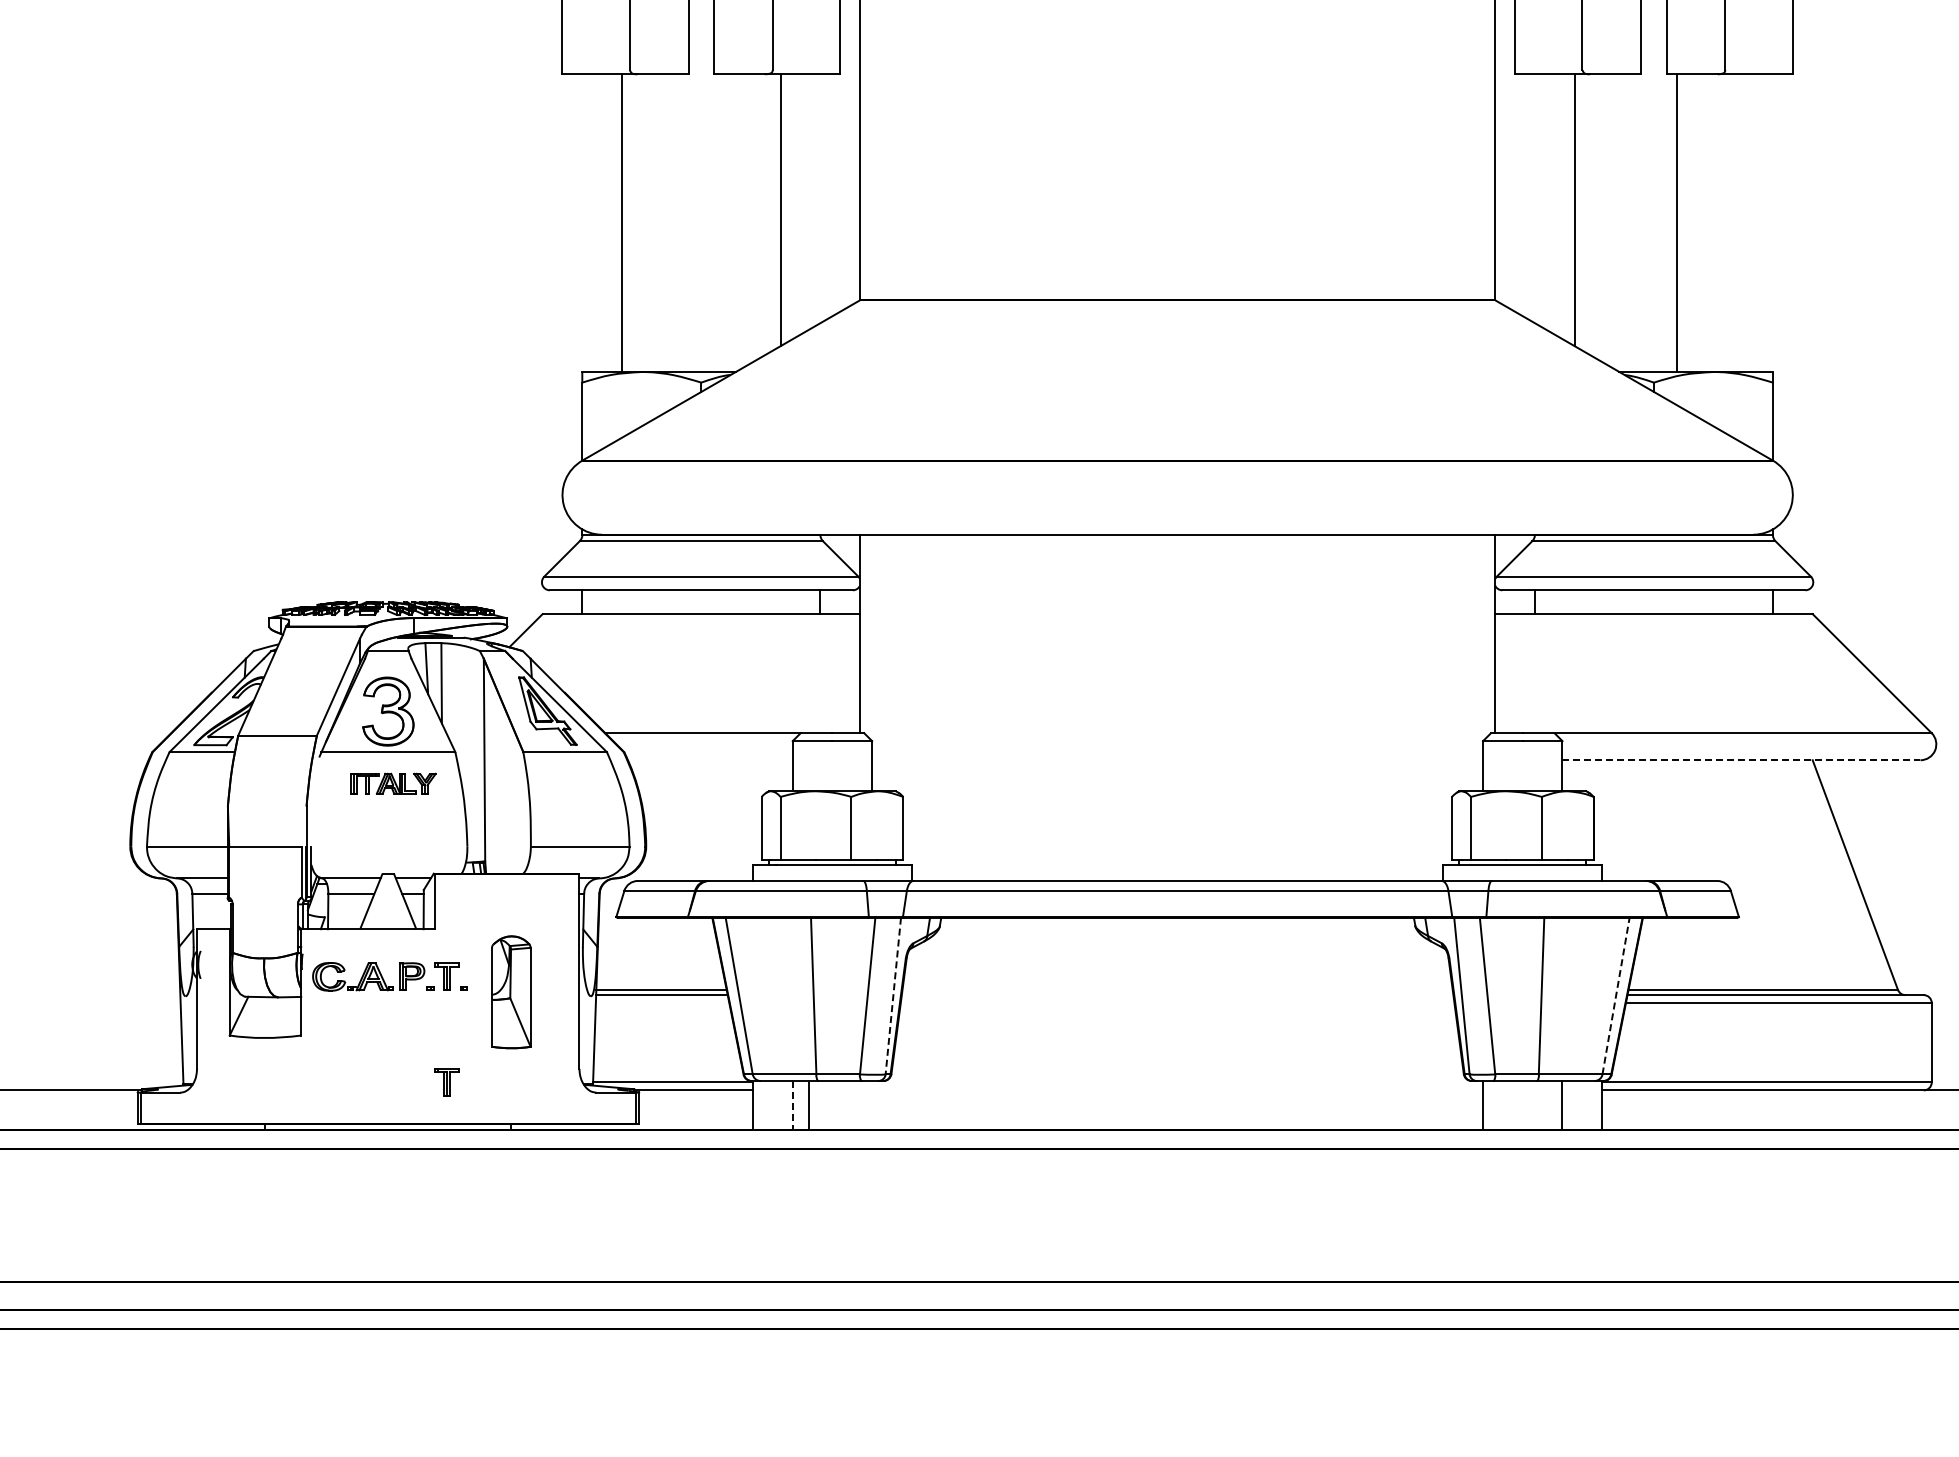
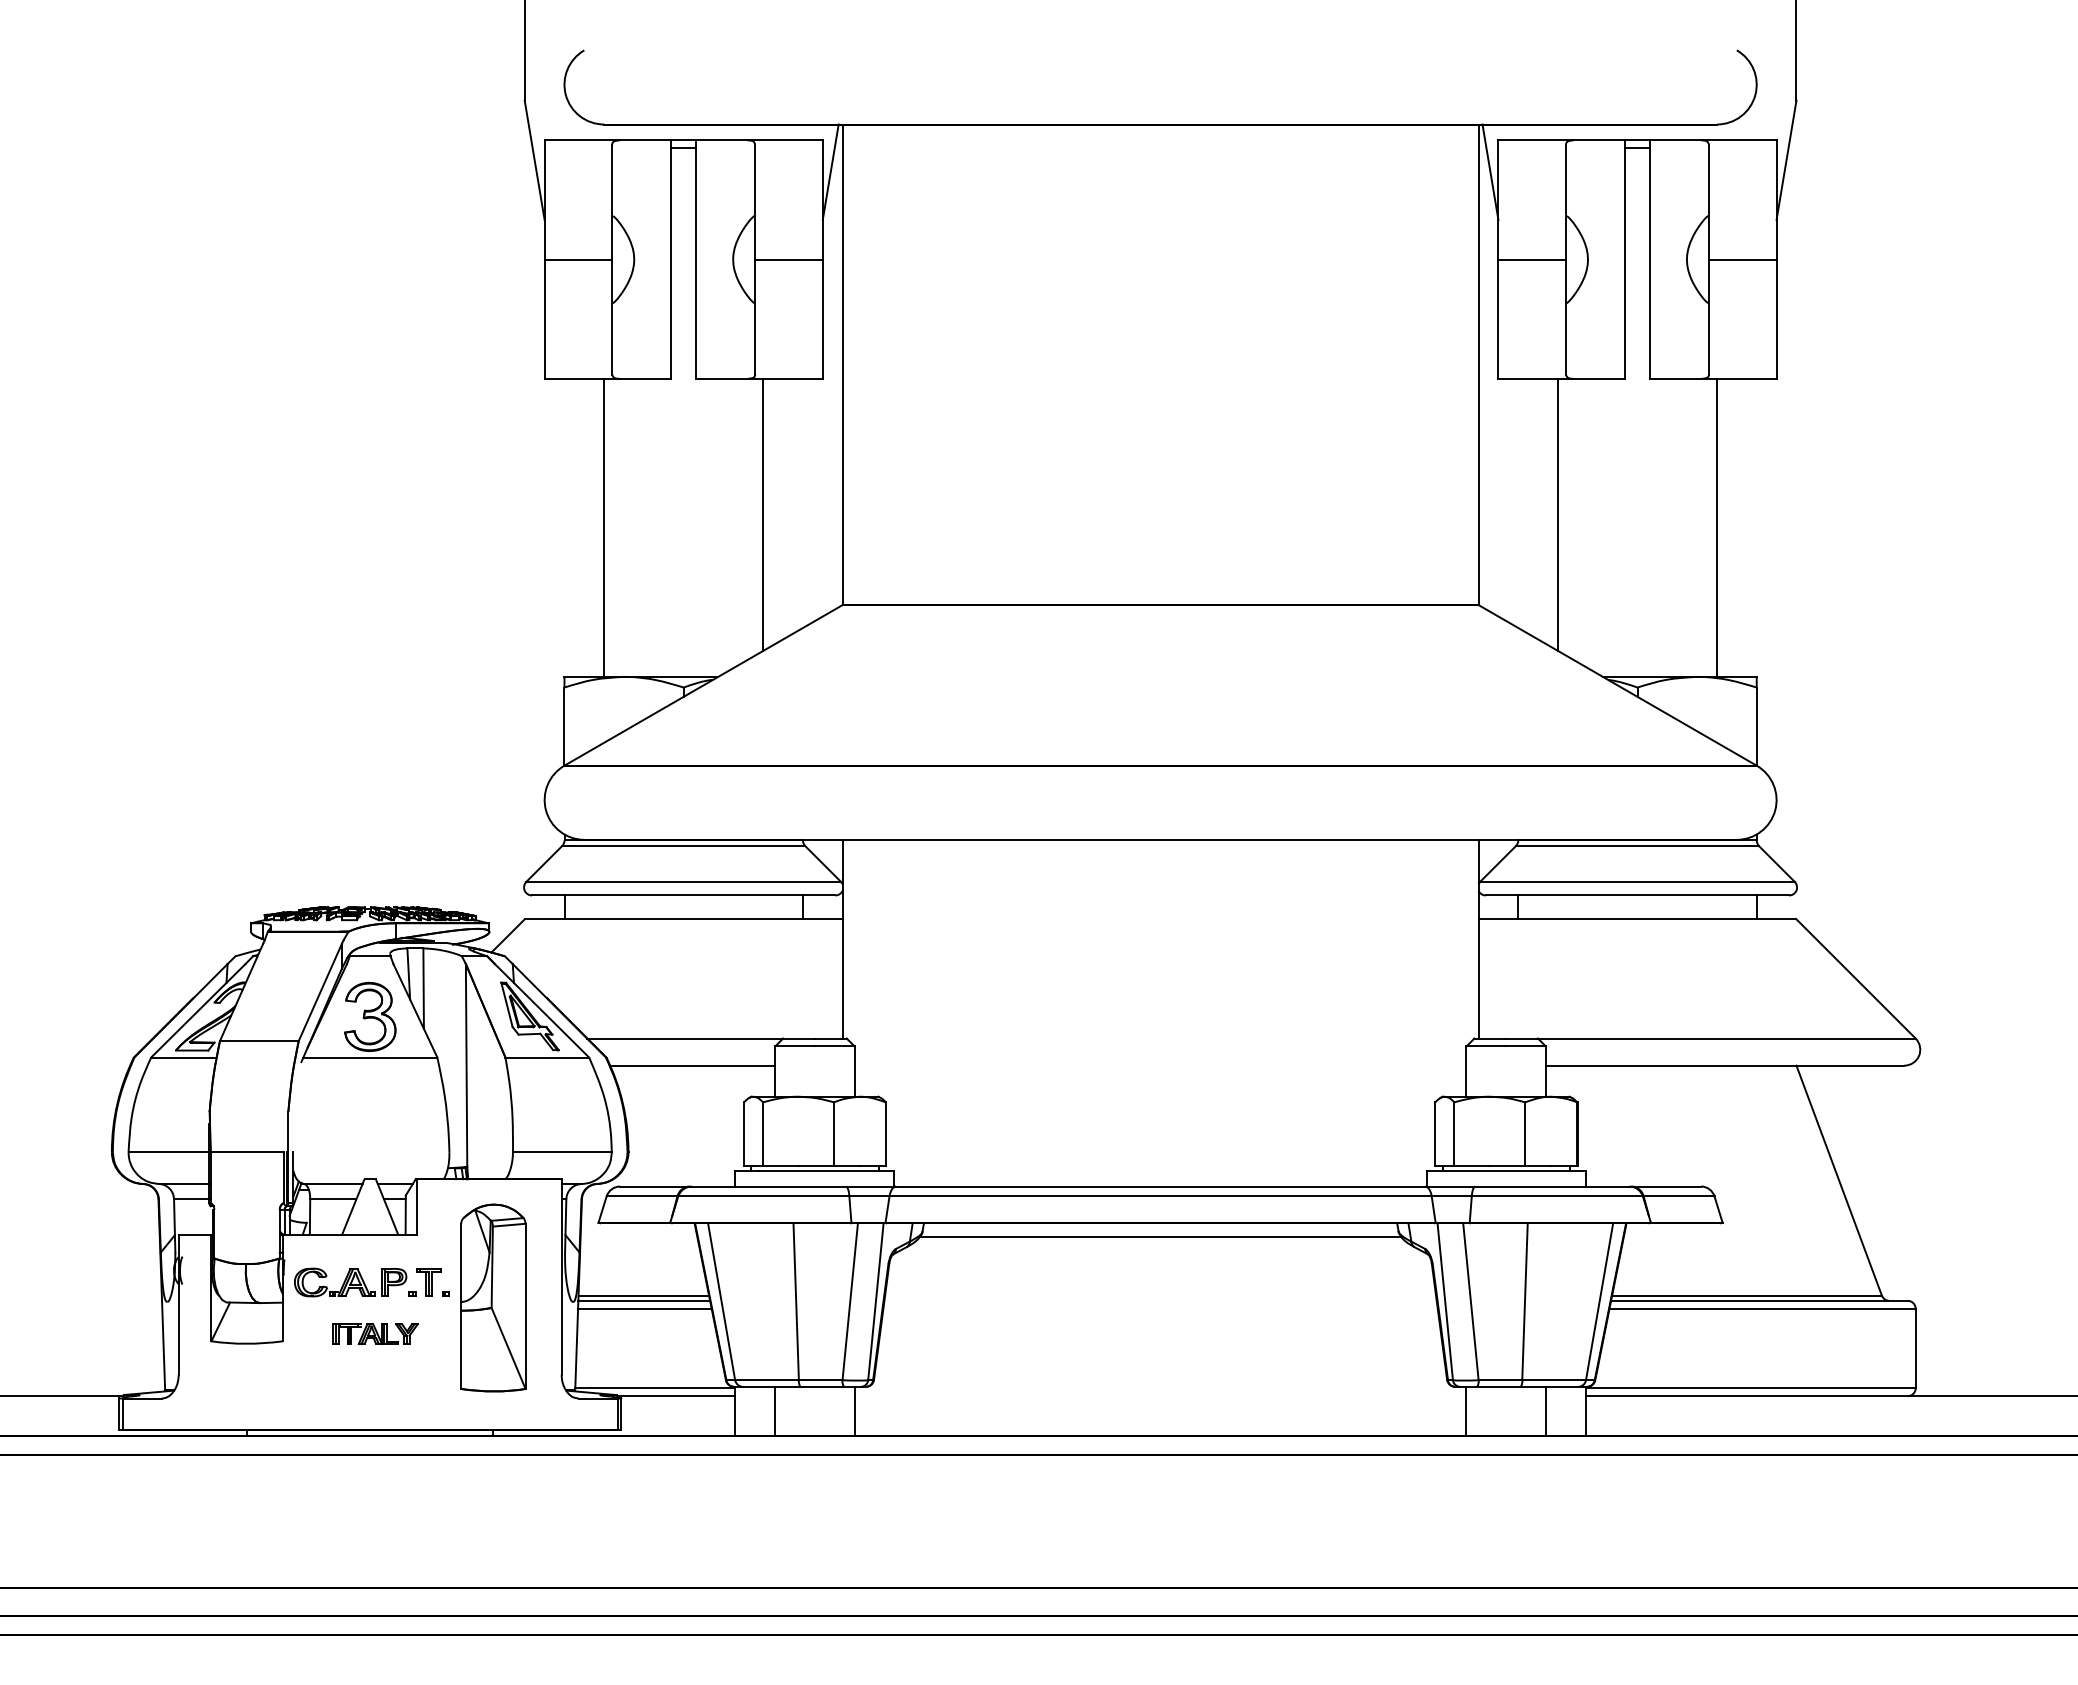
line: (1676, 222) -> (1716, 527), moved
line: (710, 760) -> (692, 1065), added
line: (1741, 760) -> (1725, 1065), dashed -> solid
part: (393, 784) -> (375, 1334), moved
line: (1177, 931) -> (1160, 1237), added
part: (511, 991) -> (493, 1297), size x1.67
line: (892, 995) -> (875, 1301), dashed -> solid
line: (1615, 995) -> (1599, 1301), dashed -> solid
line: (662, 1002) -> (644, 1308), added
part: (446, 1082) -> (428, 1388), removed
line: (809, 1104) -> (854, 1410), moved
line: (793, 1105) -> (775, 1411), dashed -> solid

